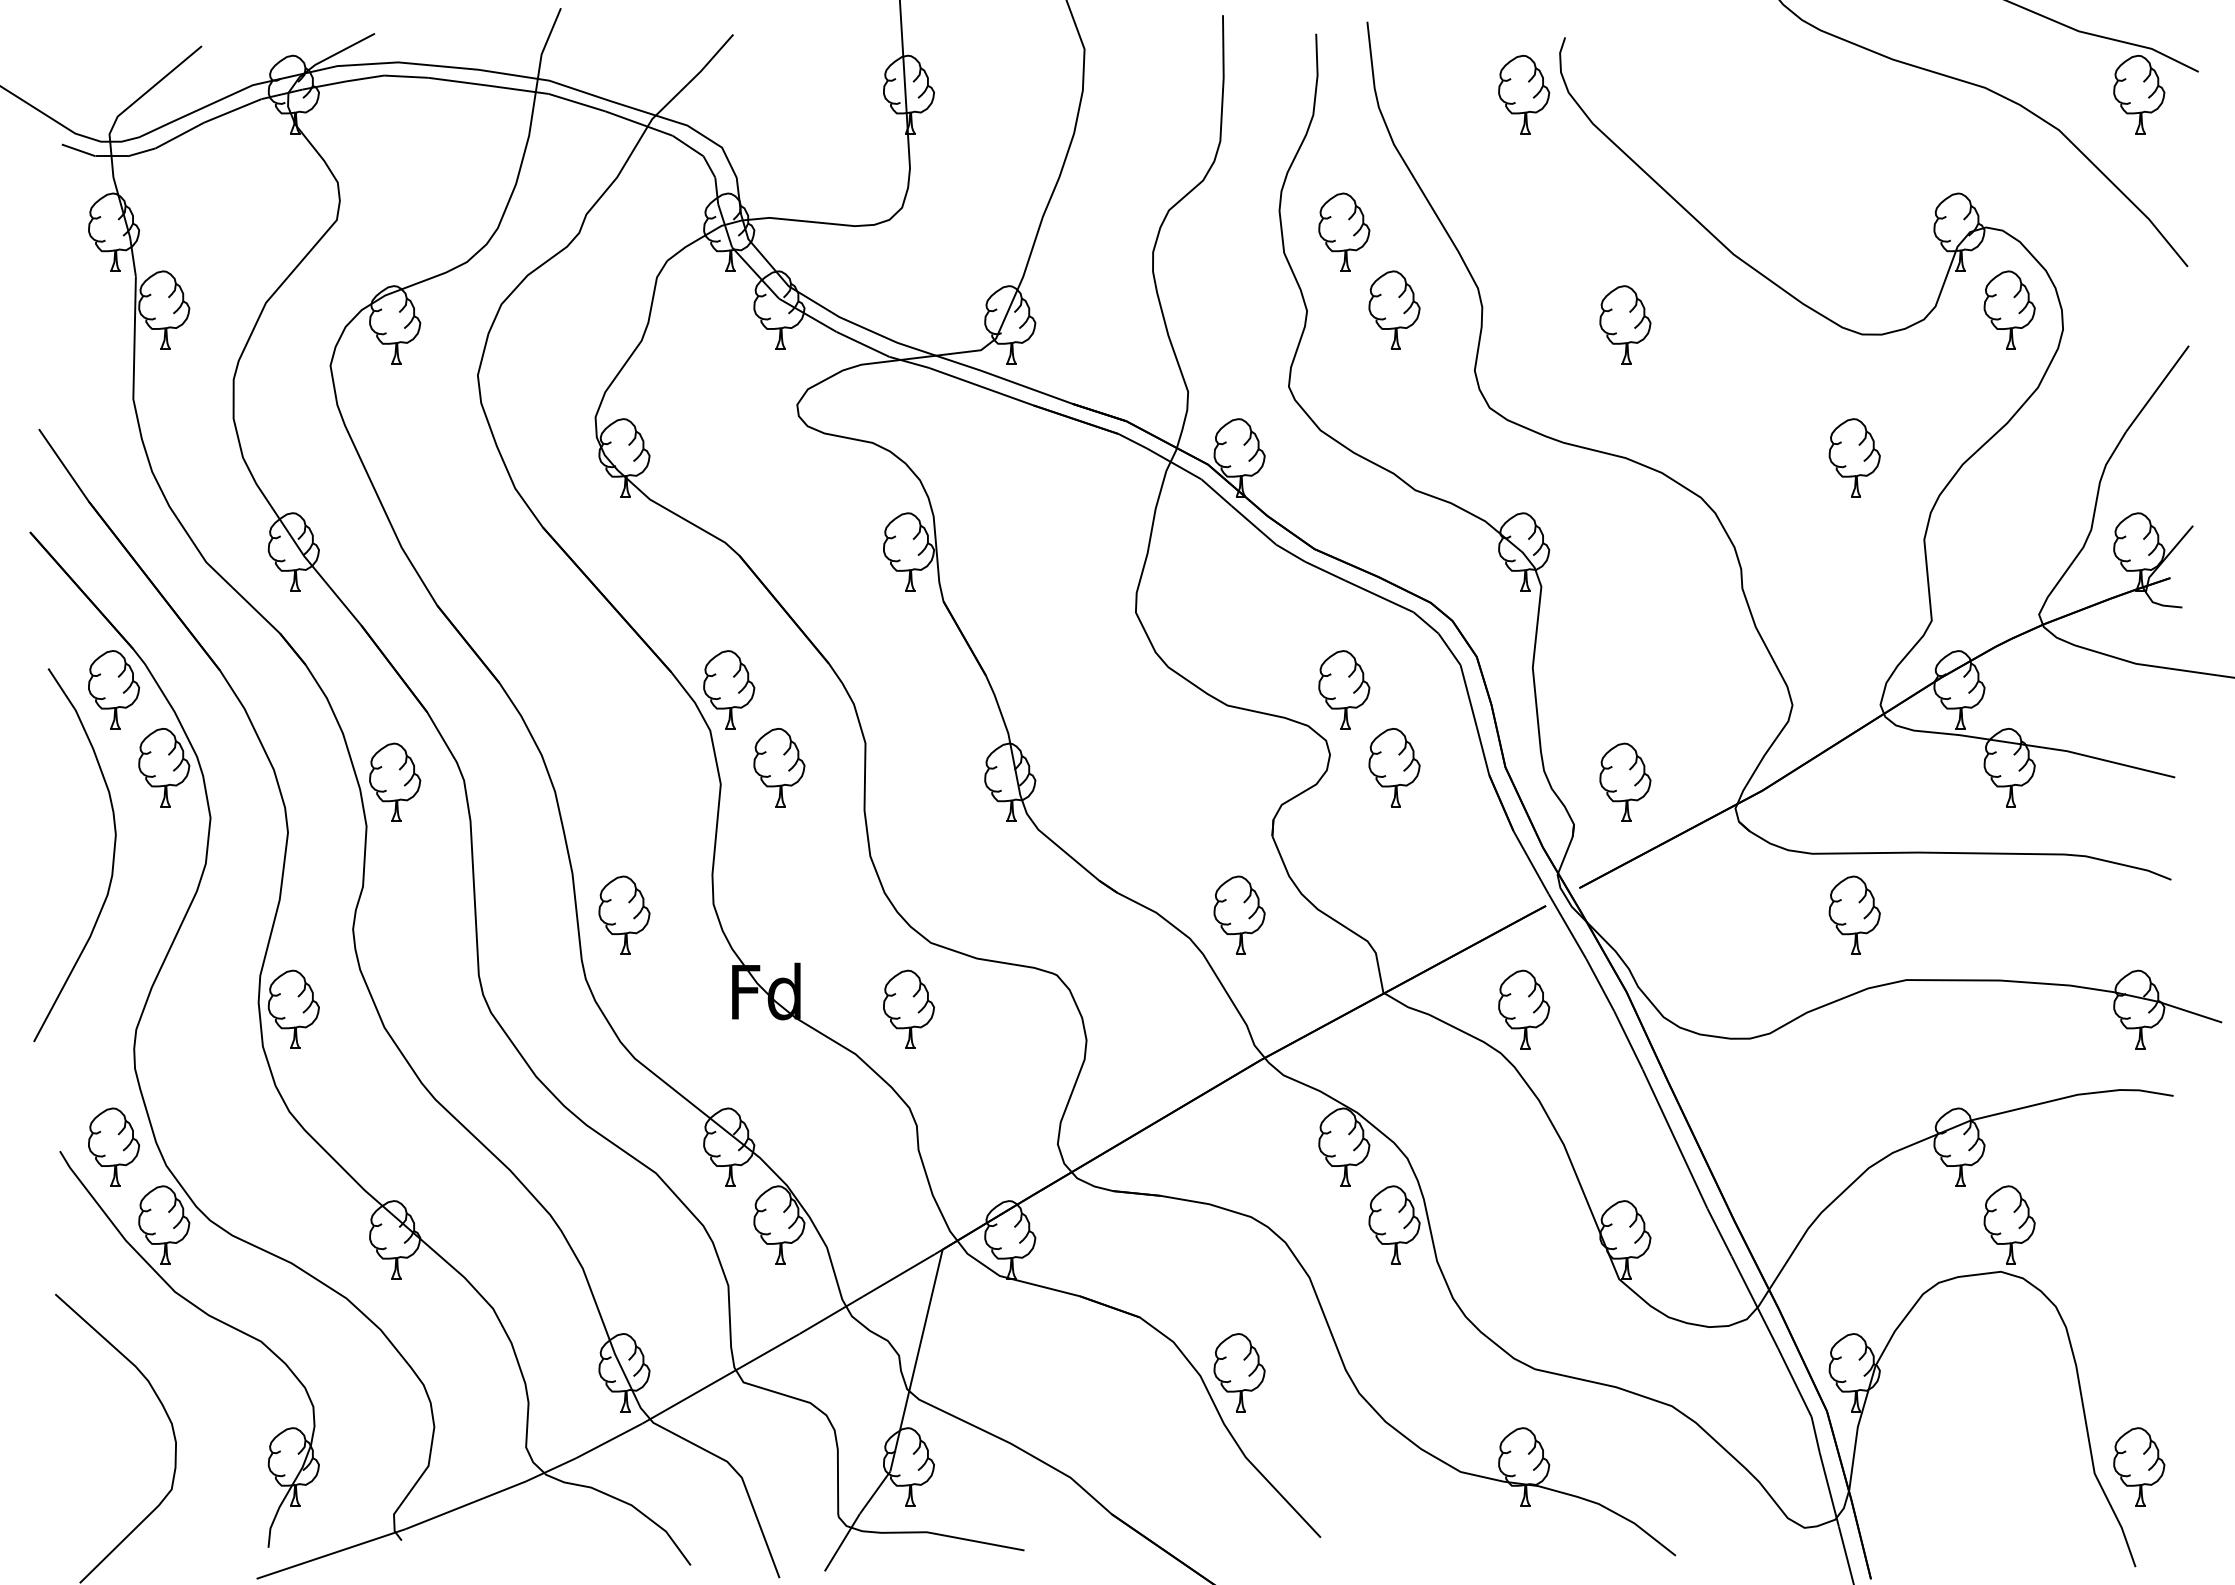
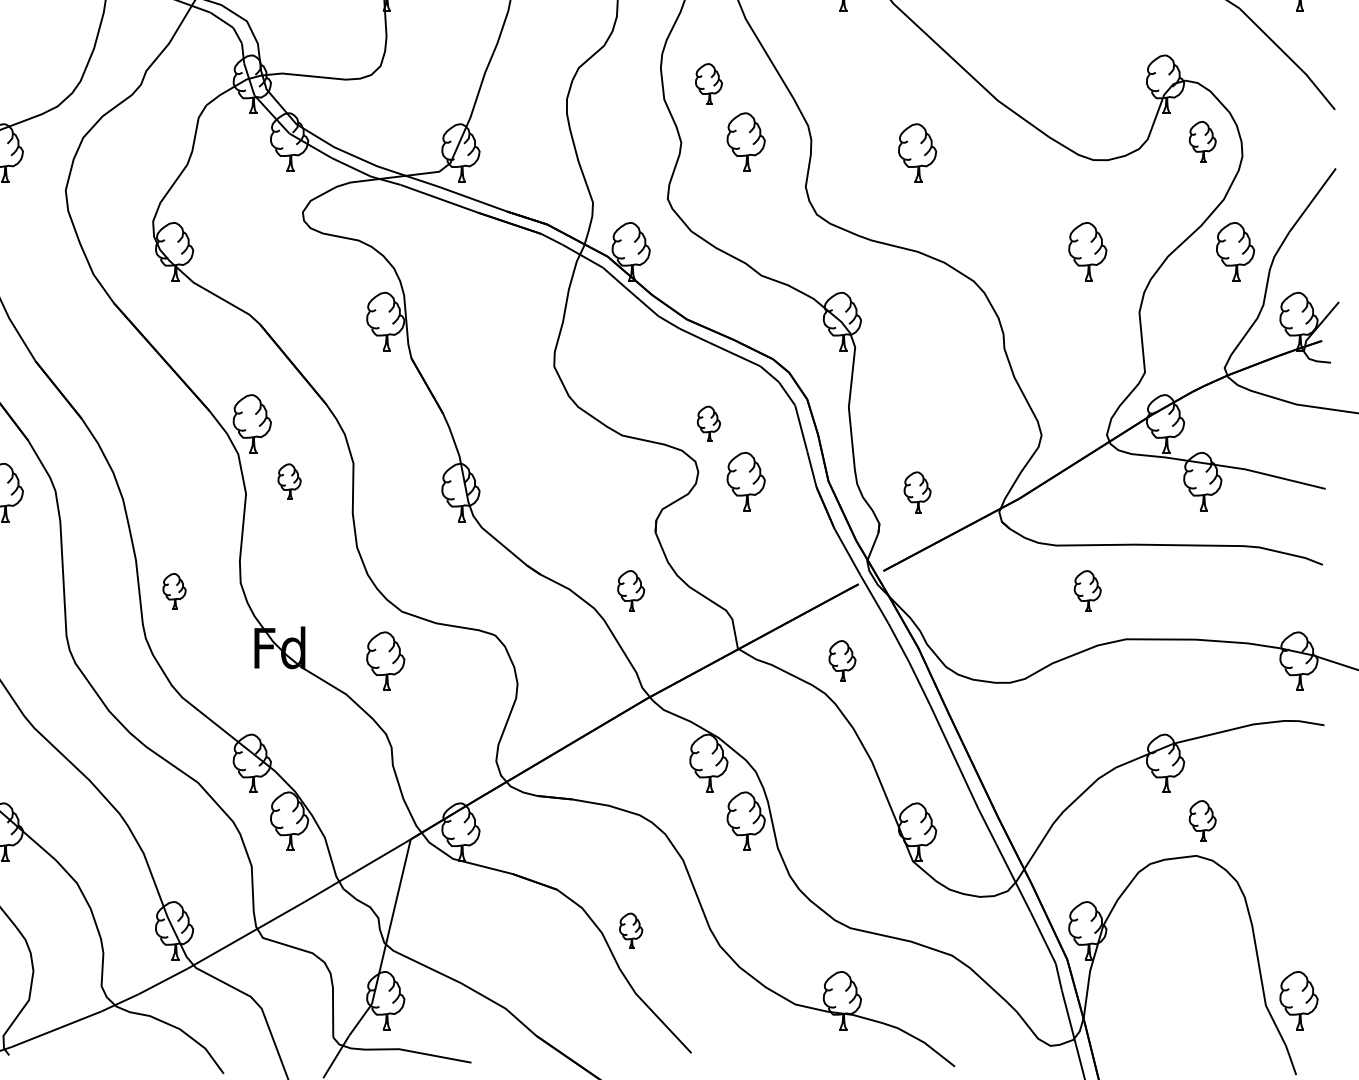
part: (1344, 231) -> (709, 83), size x0.7
part: (2009, 309) -> (1202, 141), size x0.7
part: (2053, 457) -> (1235, 251), added
part: (1344, 689) -> (709, 423), size x0.6
part: (779, 767) -> (289, 481), size x0.6
part: (1625, 781) -> (917, 491), size x0.7
part: (624, 914) -> (174, 590), size x0.6
part: (1239, 914) -> (631, 590), size x0.7
part: (1854, 914) -> (1087, 590), size x0.7
part: (1524, 1009) -> (842, 661), size x0.7
part: (2009, 1224) -> (1202, 820), size x0.7
part: (1239, 1372) -> (631, 930), size x0.6

